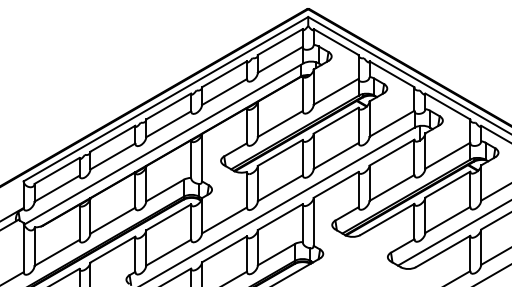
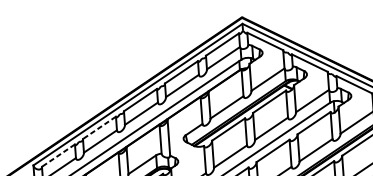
line: (112, 138) -> (99, 127), solid -> dashed
line: (57, 170) -> (58, 155), solid -> dashed

